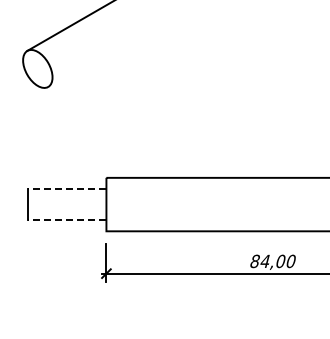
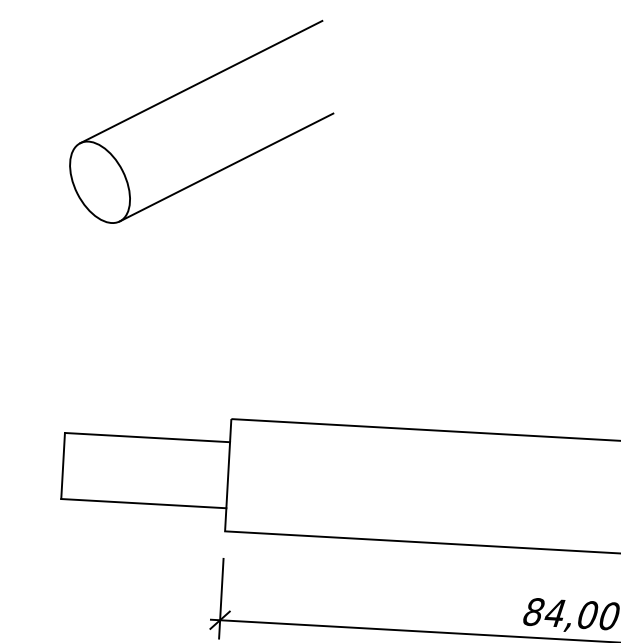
line: (97, 58) -> (226, 167), added
line: (66, 188) -> (146, 436), dashed -> solid
line: (66, 220) -> (142, 503), dashed -> solid

